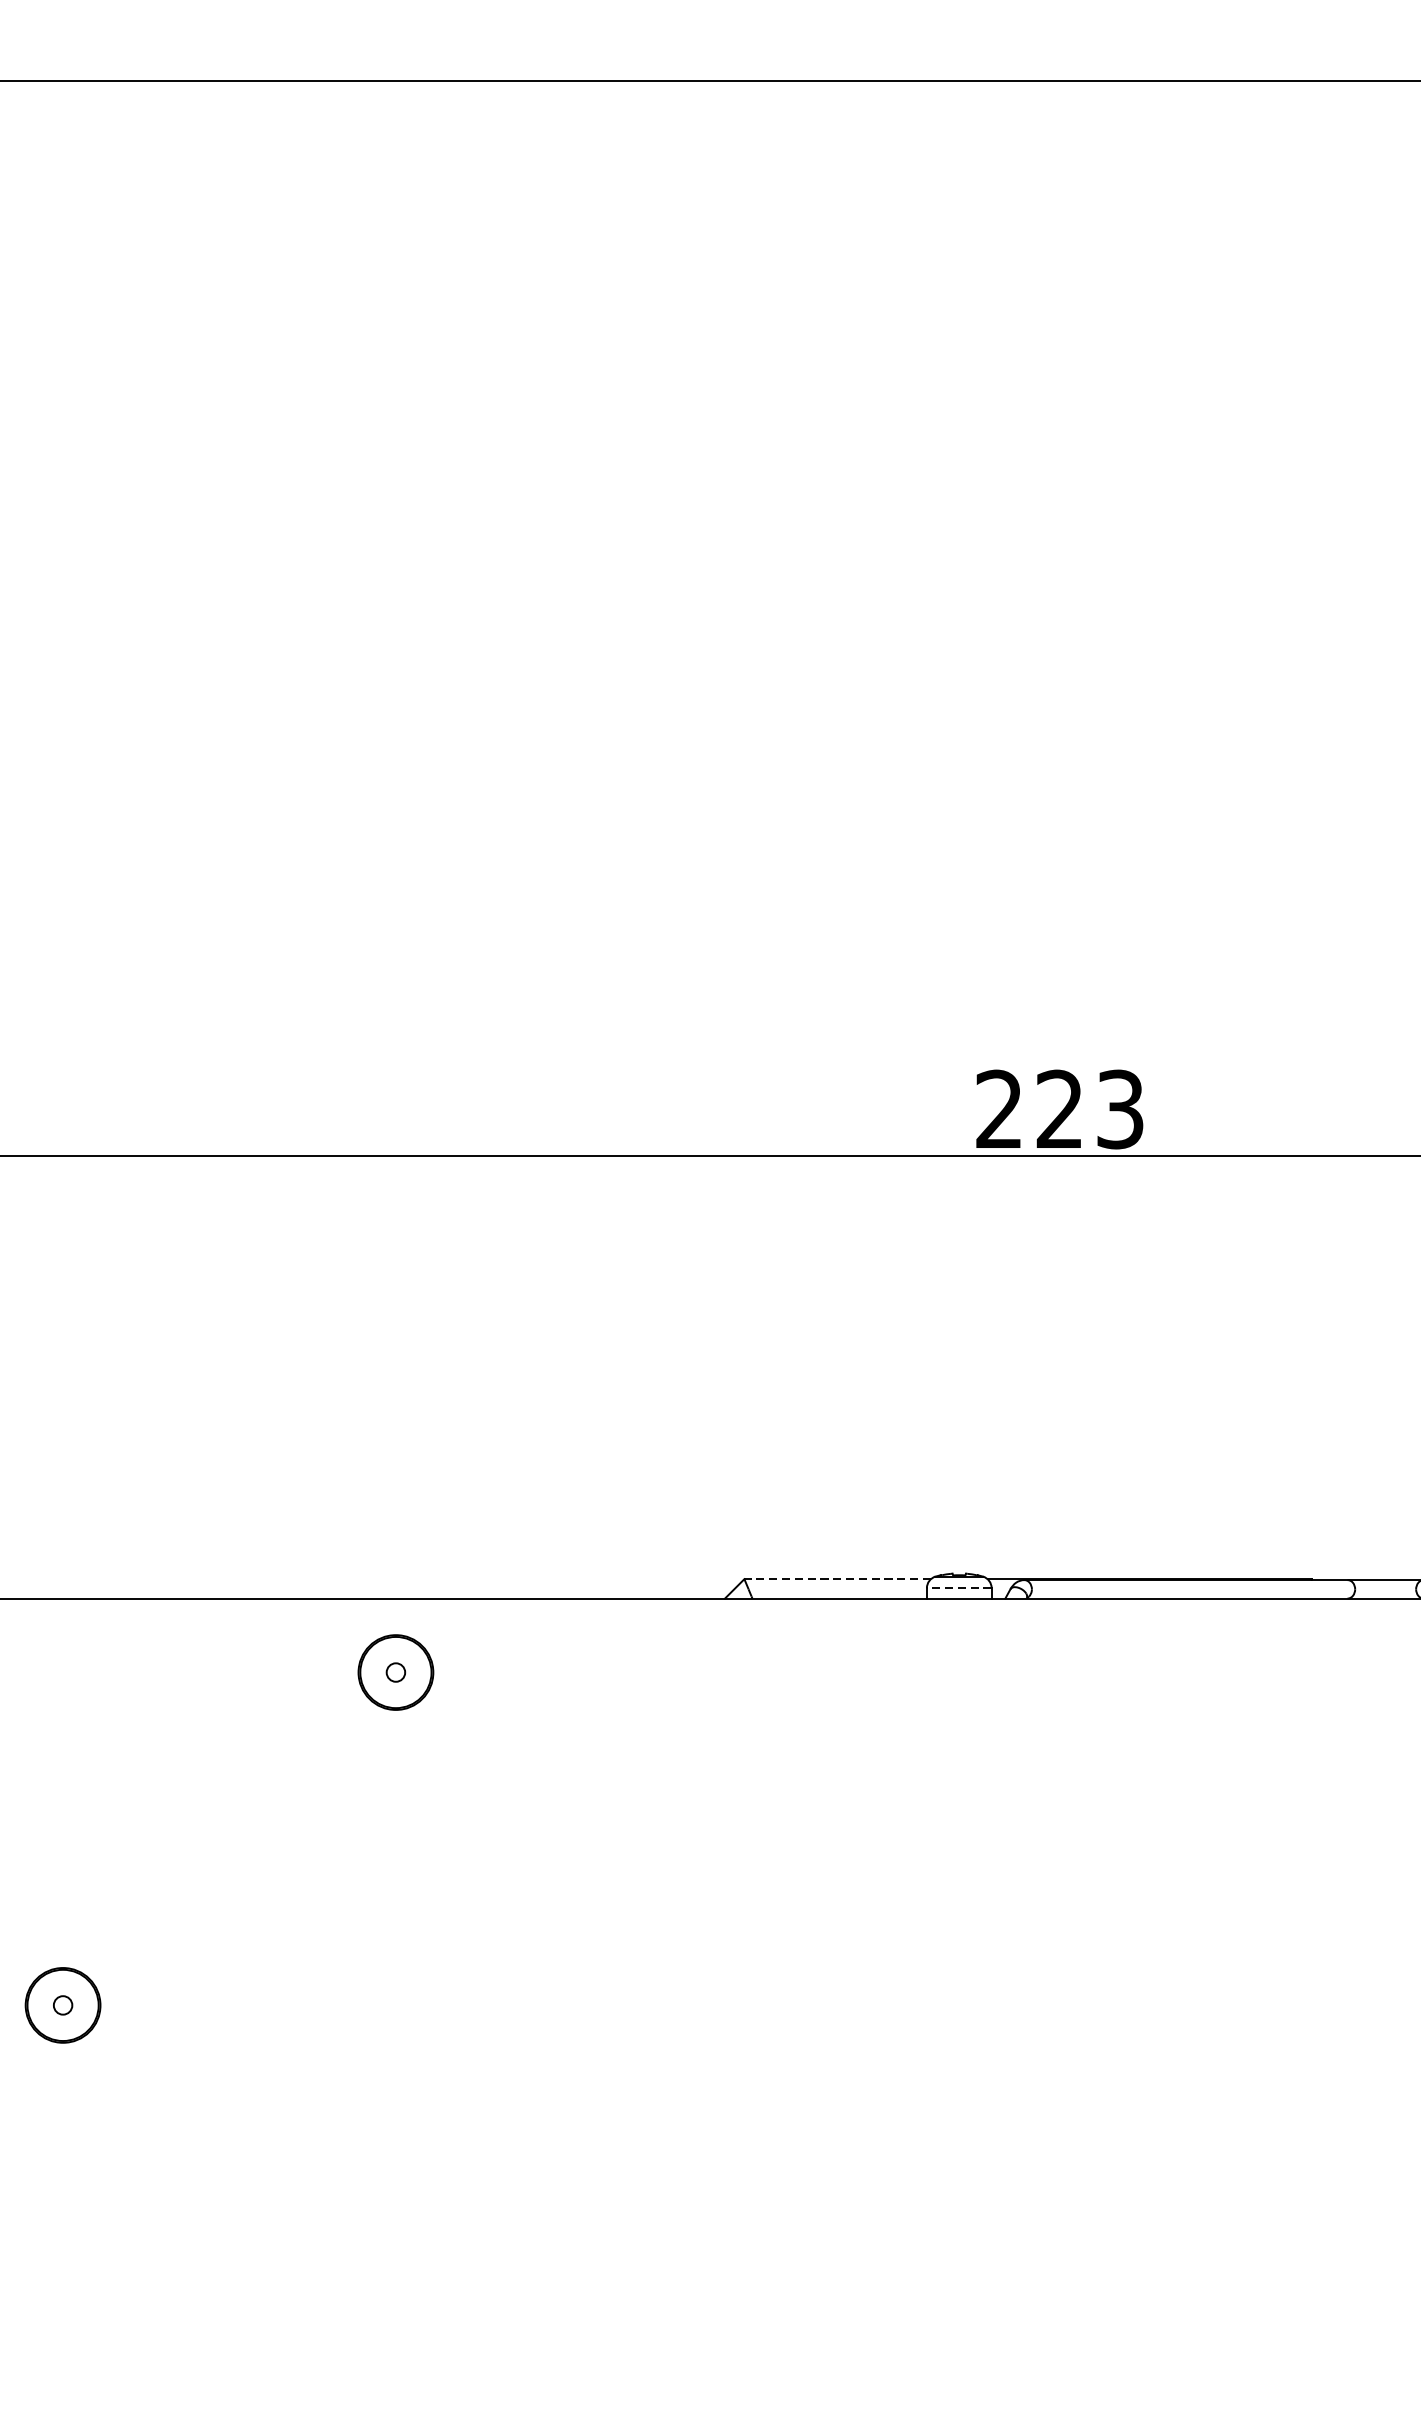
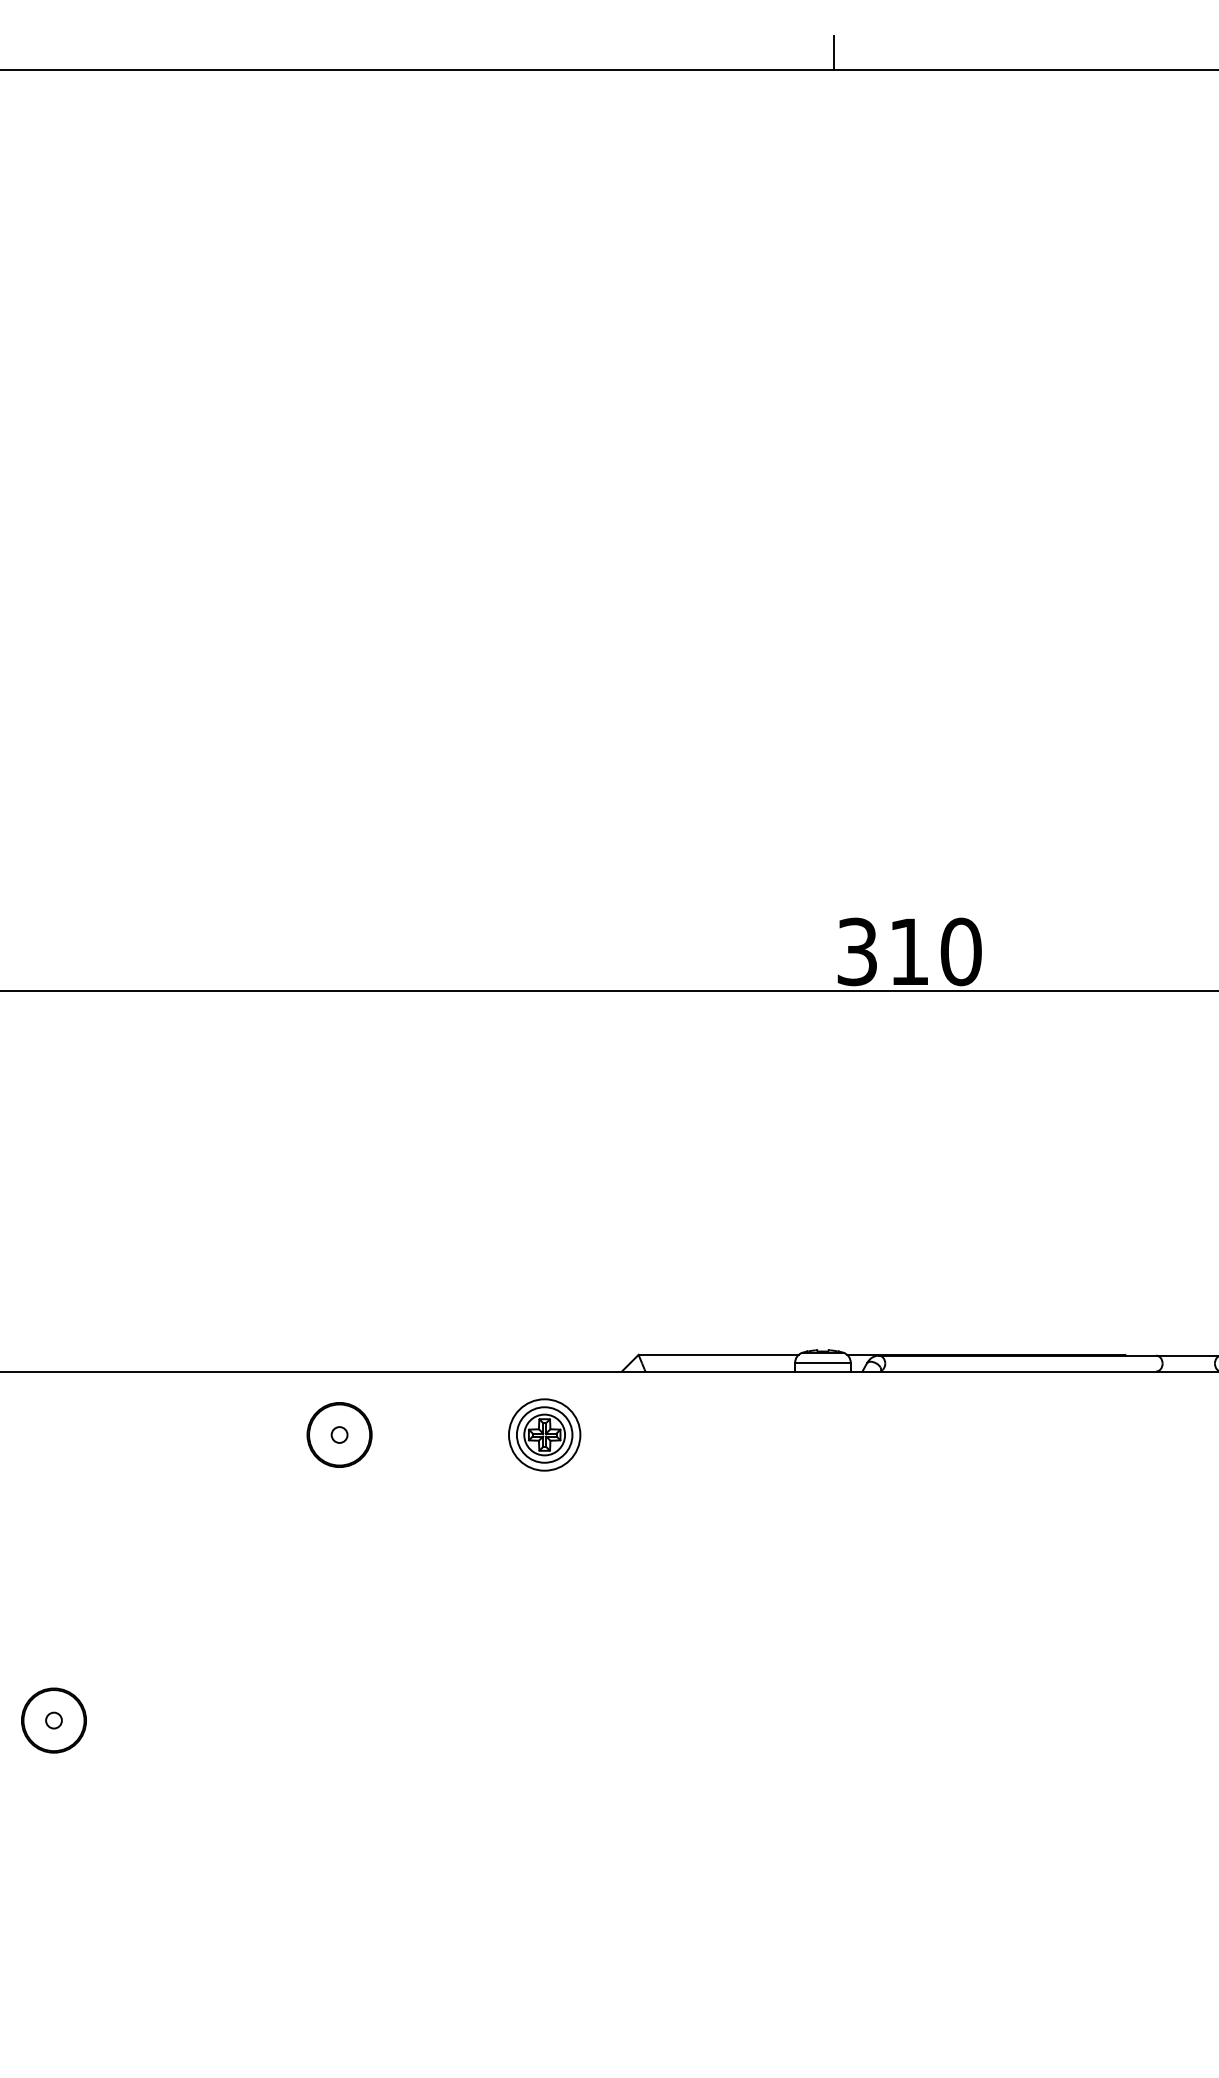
line: (971, 61) -> (833, 52), added
text: (1060, 1109) -> (909, 951), 223 -> 310
line: (837, 1578) -> (718, 1354), dashed -> solid
line: (958, 1588) -> (822, 1362), dashed -> solid
part: (634, 1671) -> (544, 1434), added

